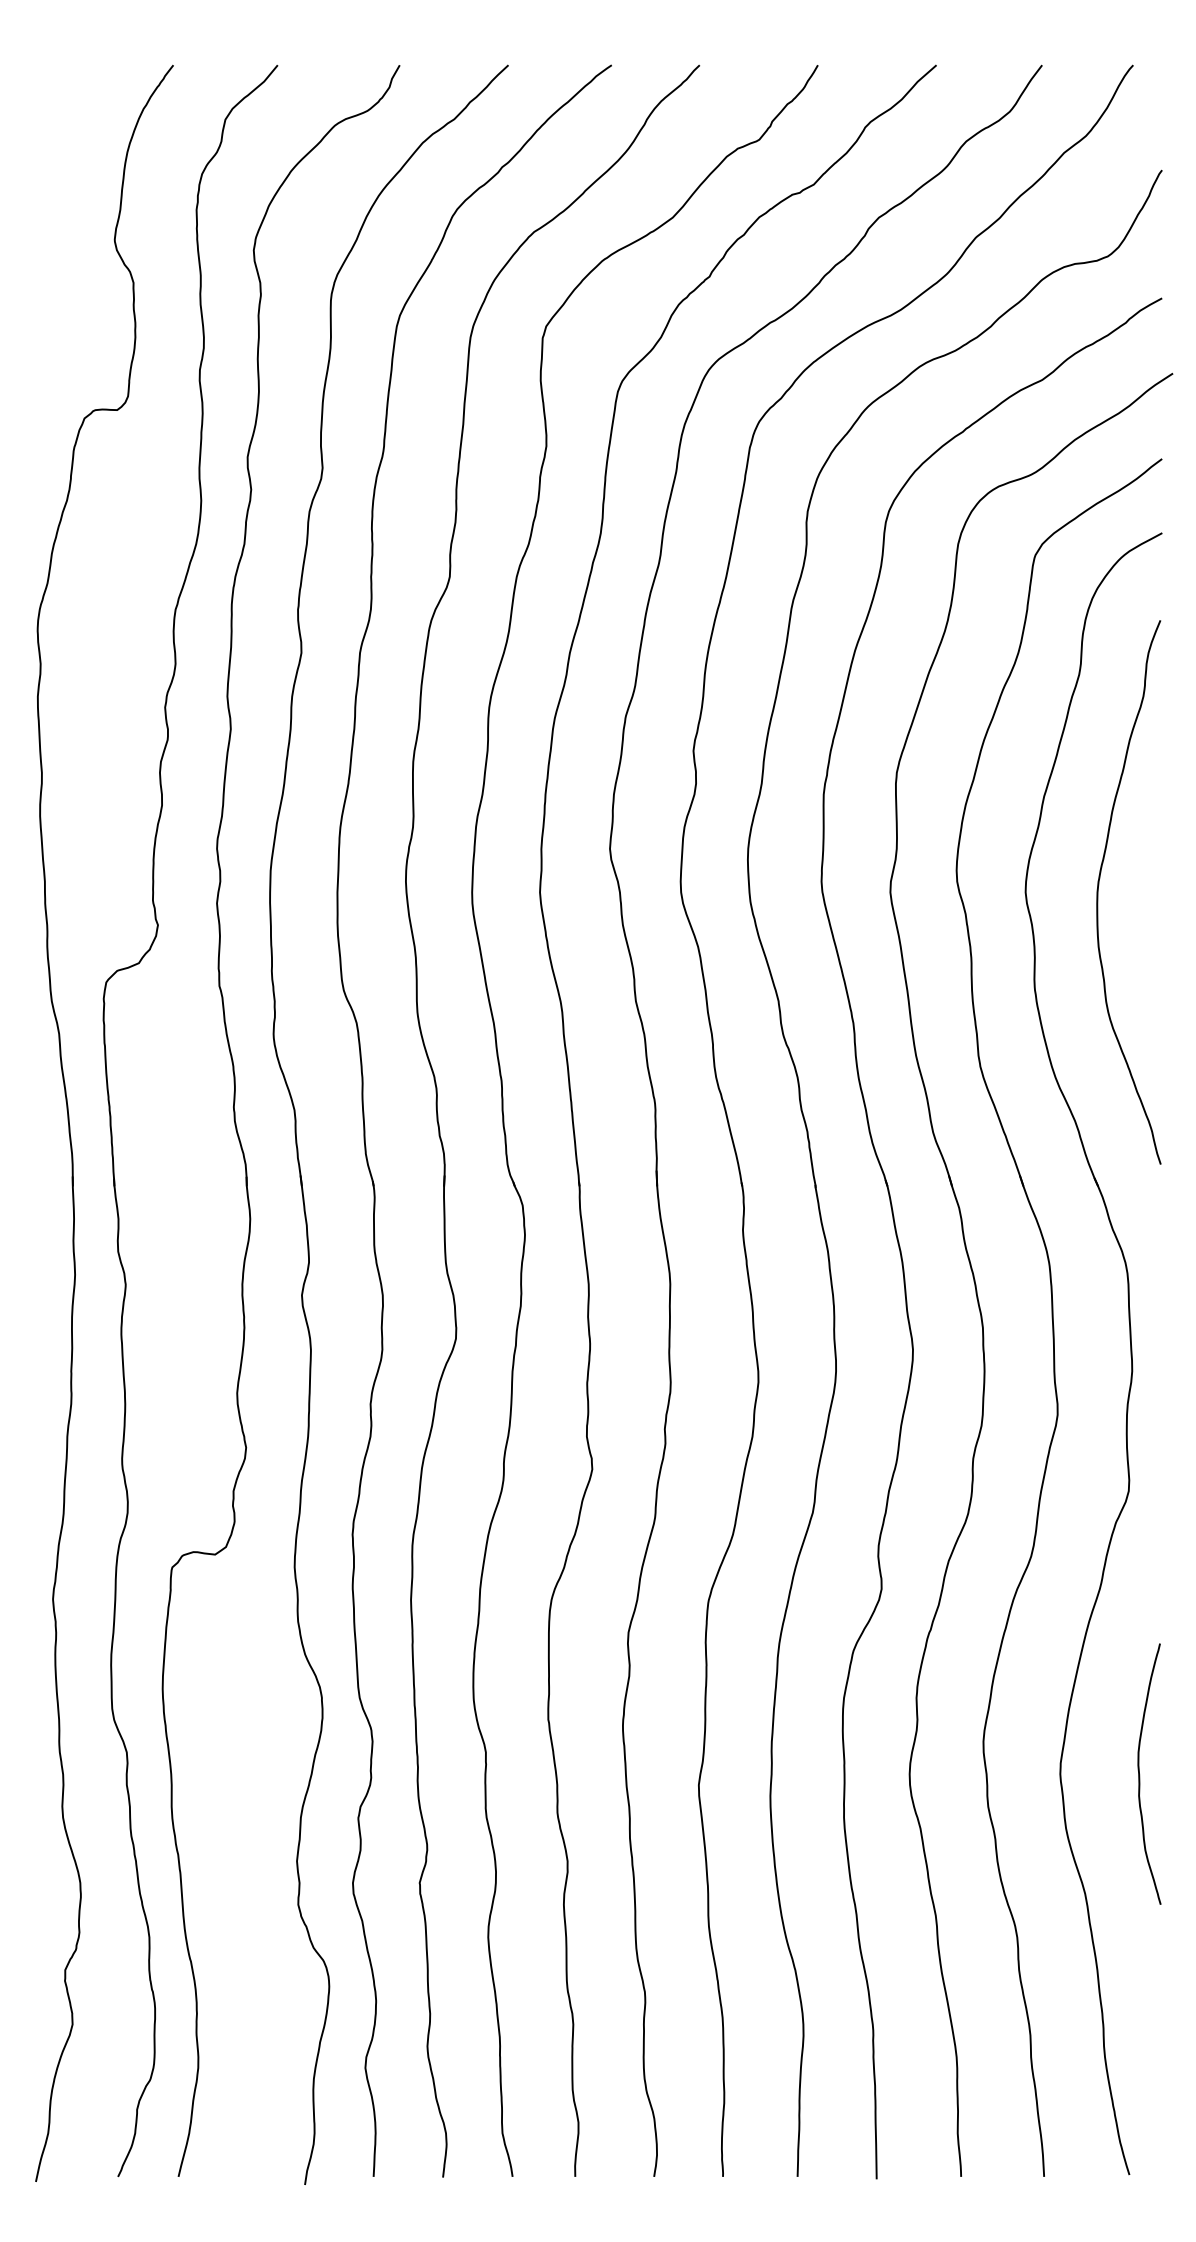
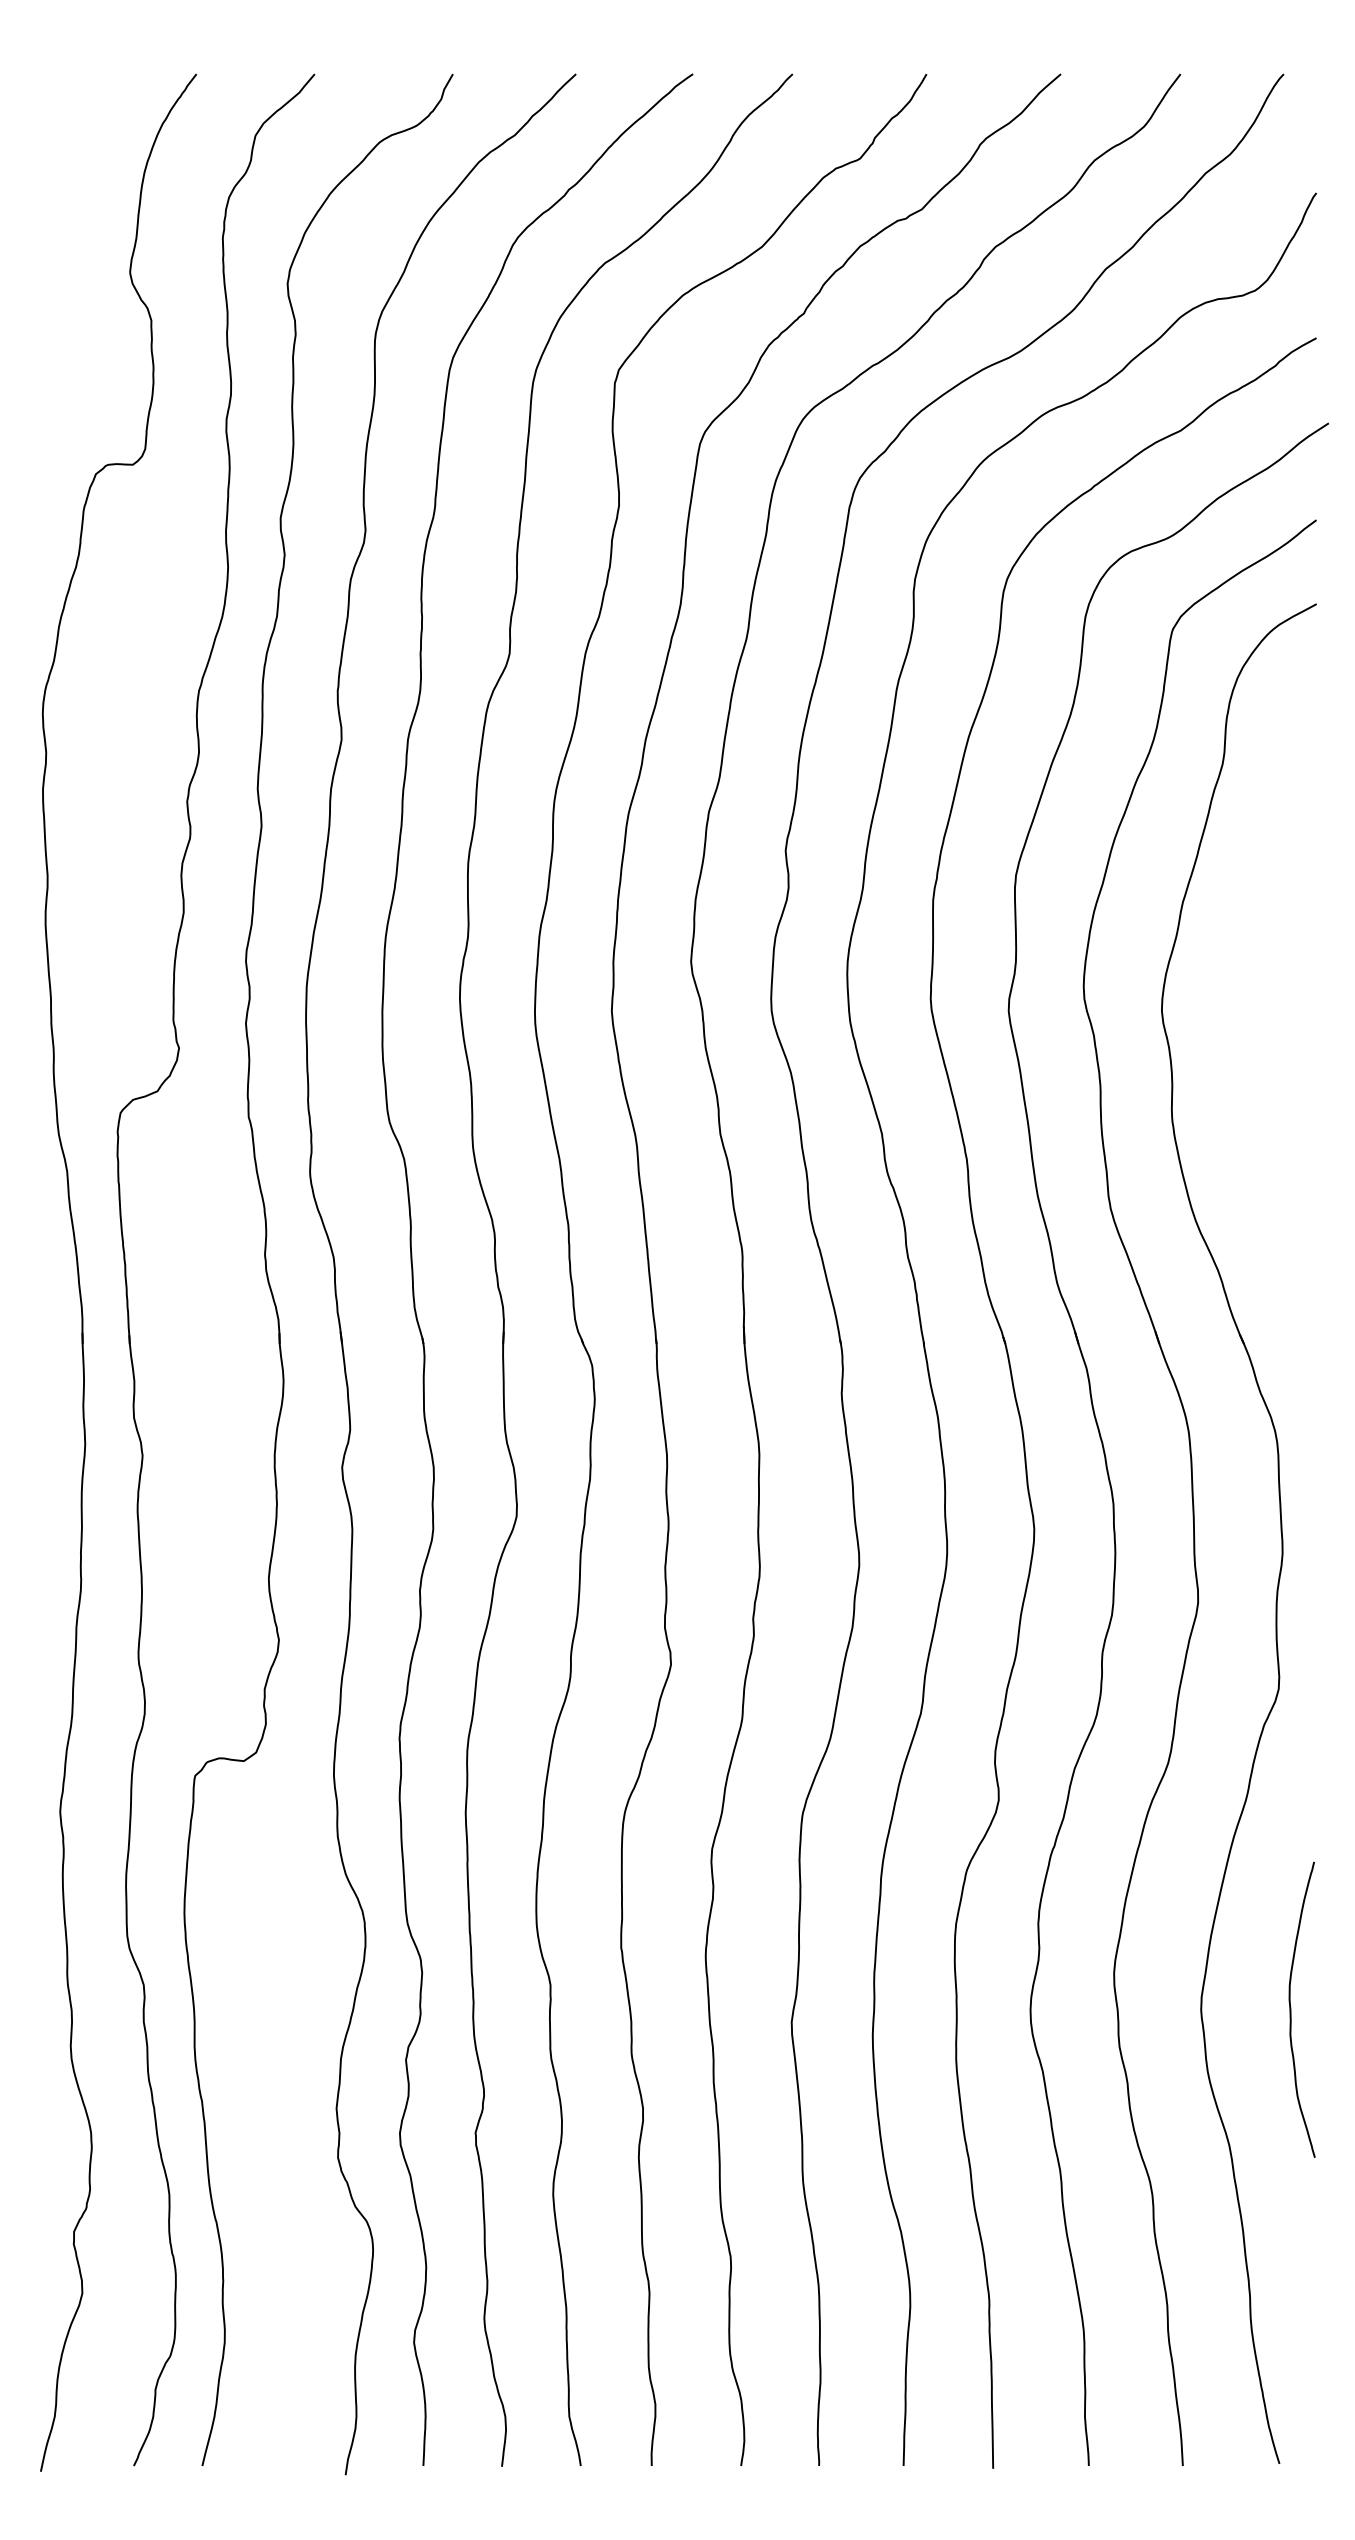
curve: (1099, 885) -> (1245, 1003), removed

